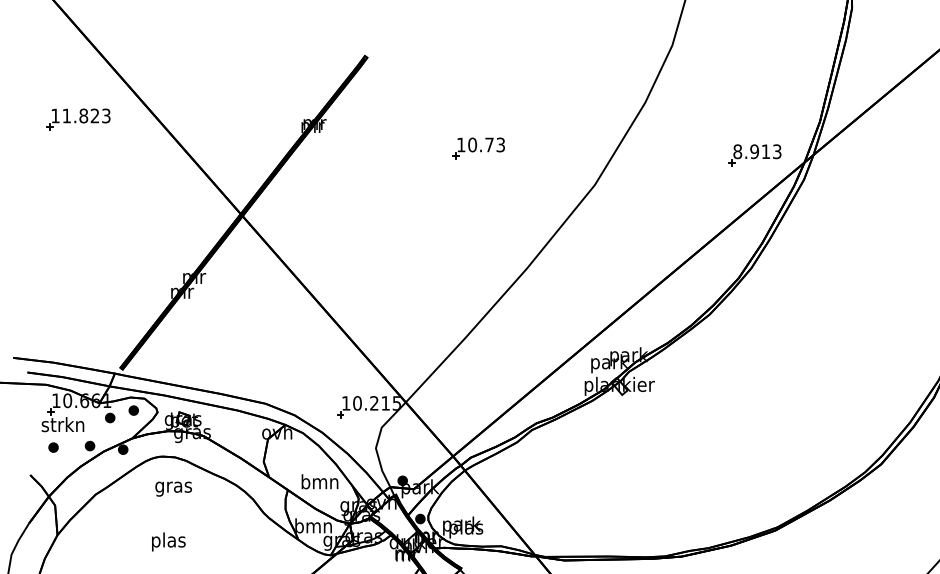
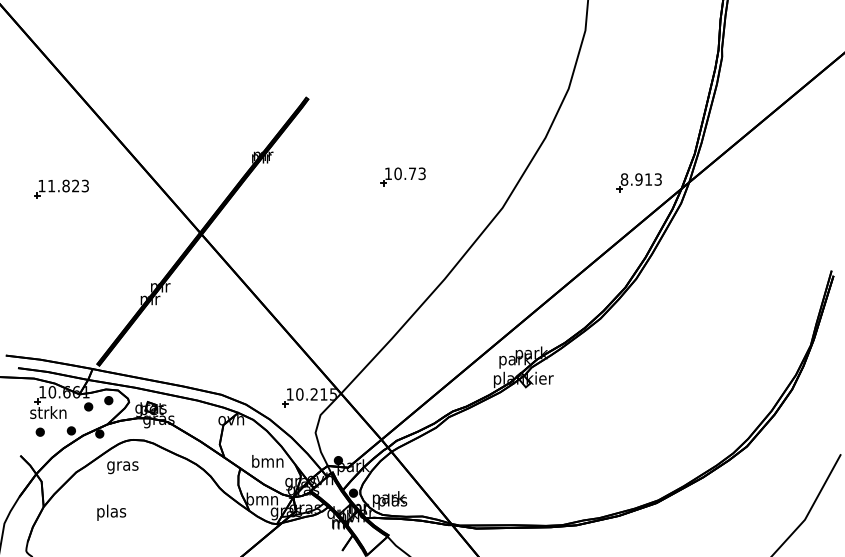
part: (78, 118) -> (61, 188), moved
text: (173, 488) -> (122, 467), moved
text: (168, 541) -> (111, 512), moved

